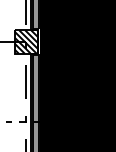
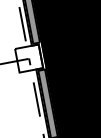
hatch: (25, 41) -> (28, 58), removed

